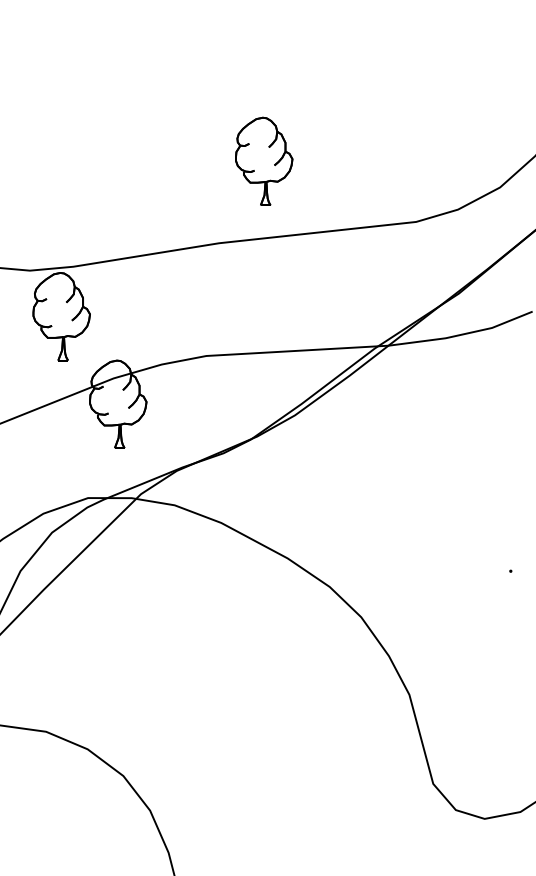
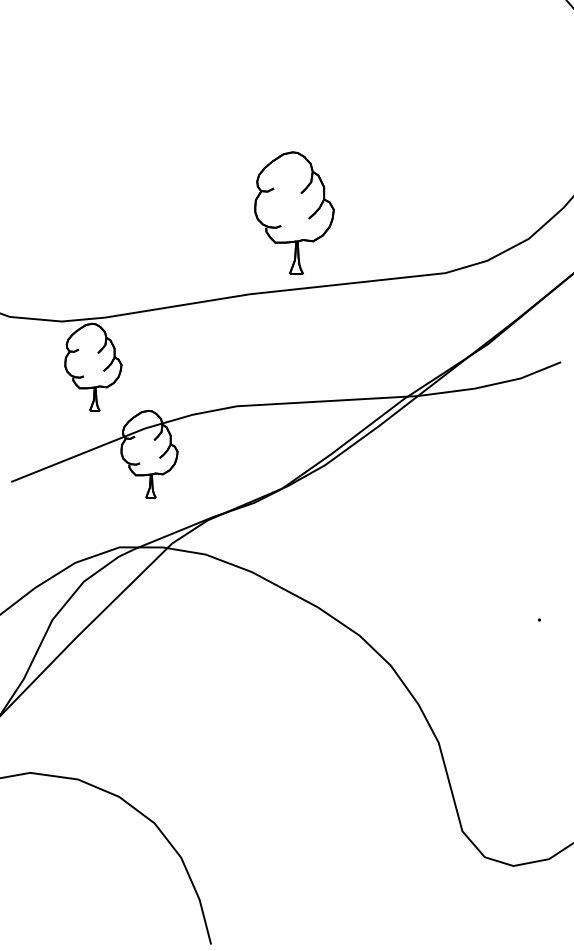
part: (264, 160) -> (294, 212), size x1.4

